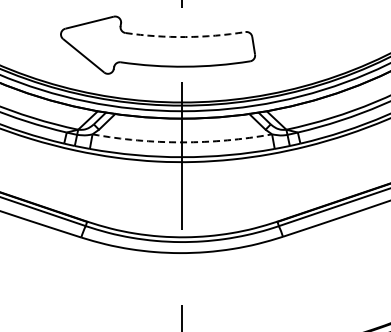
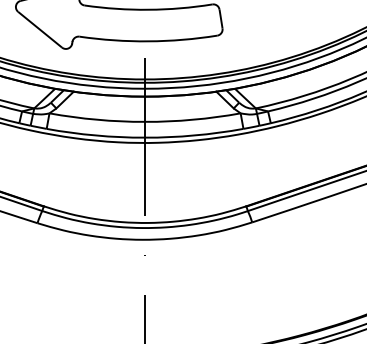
arc: (185, 37) -> (148, 10), dashed -> solid
arc: (182, 142) -> (145, 122), dashed -> solid

